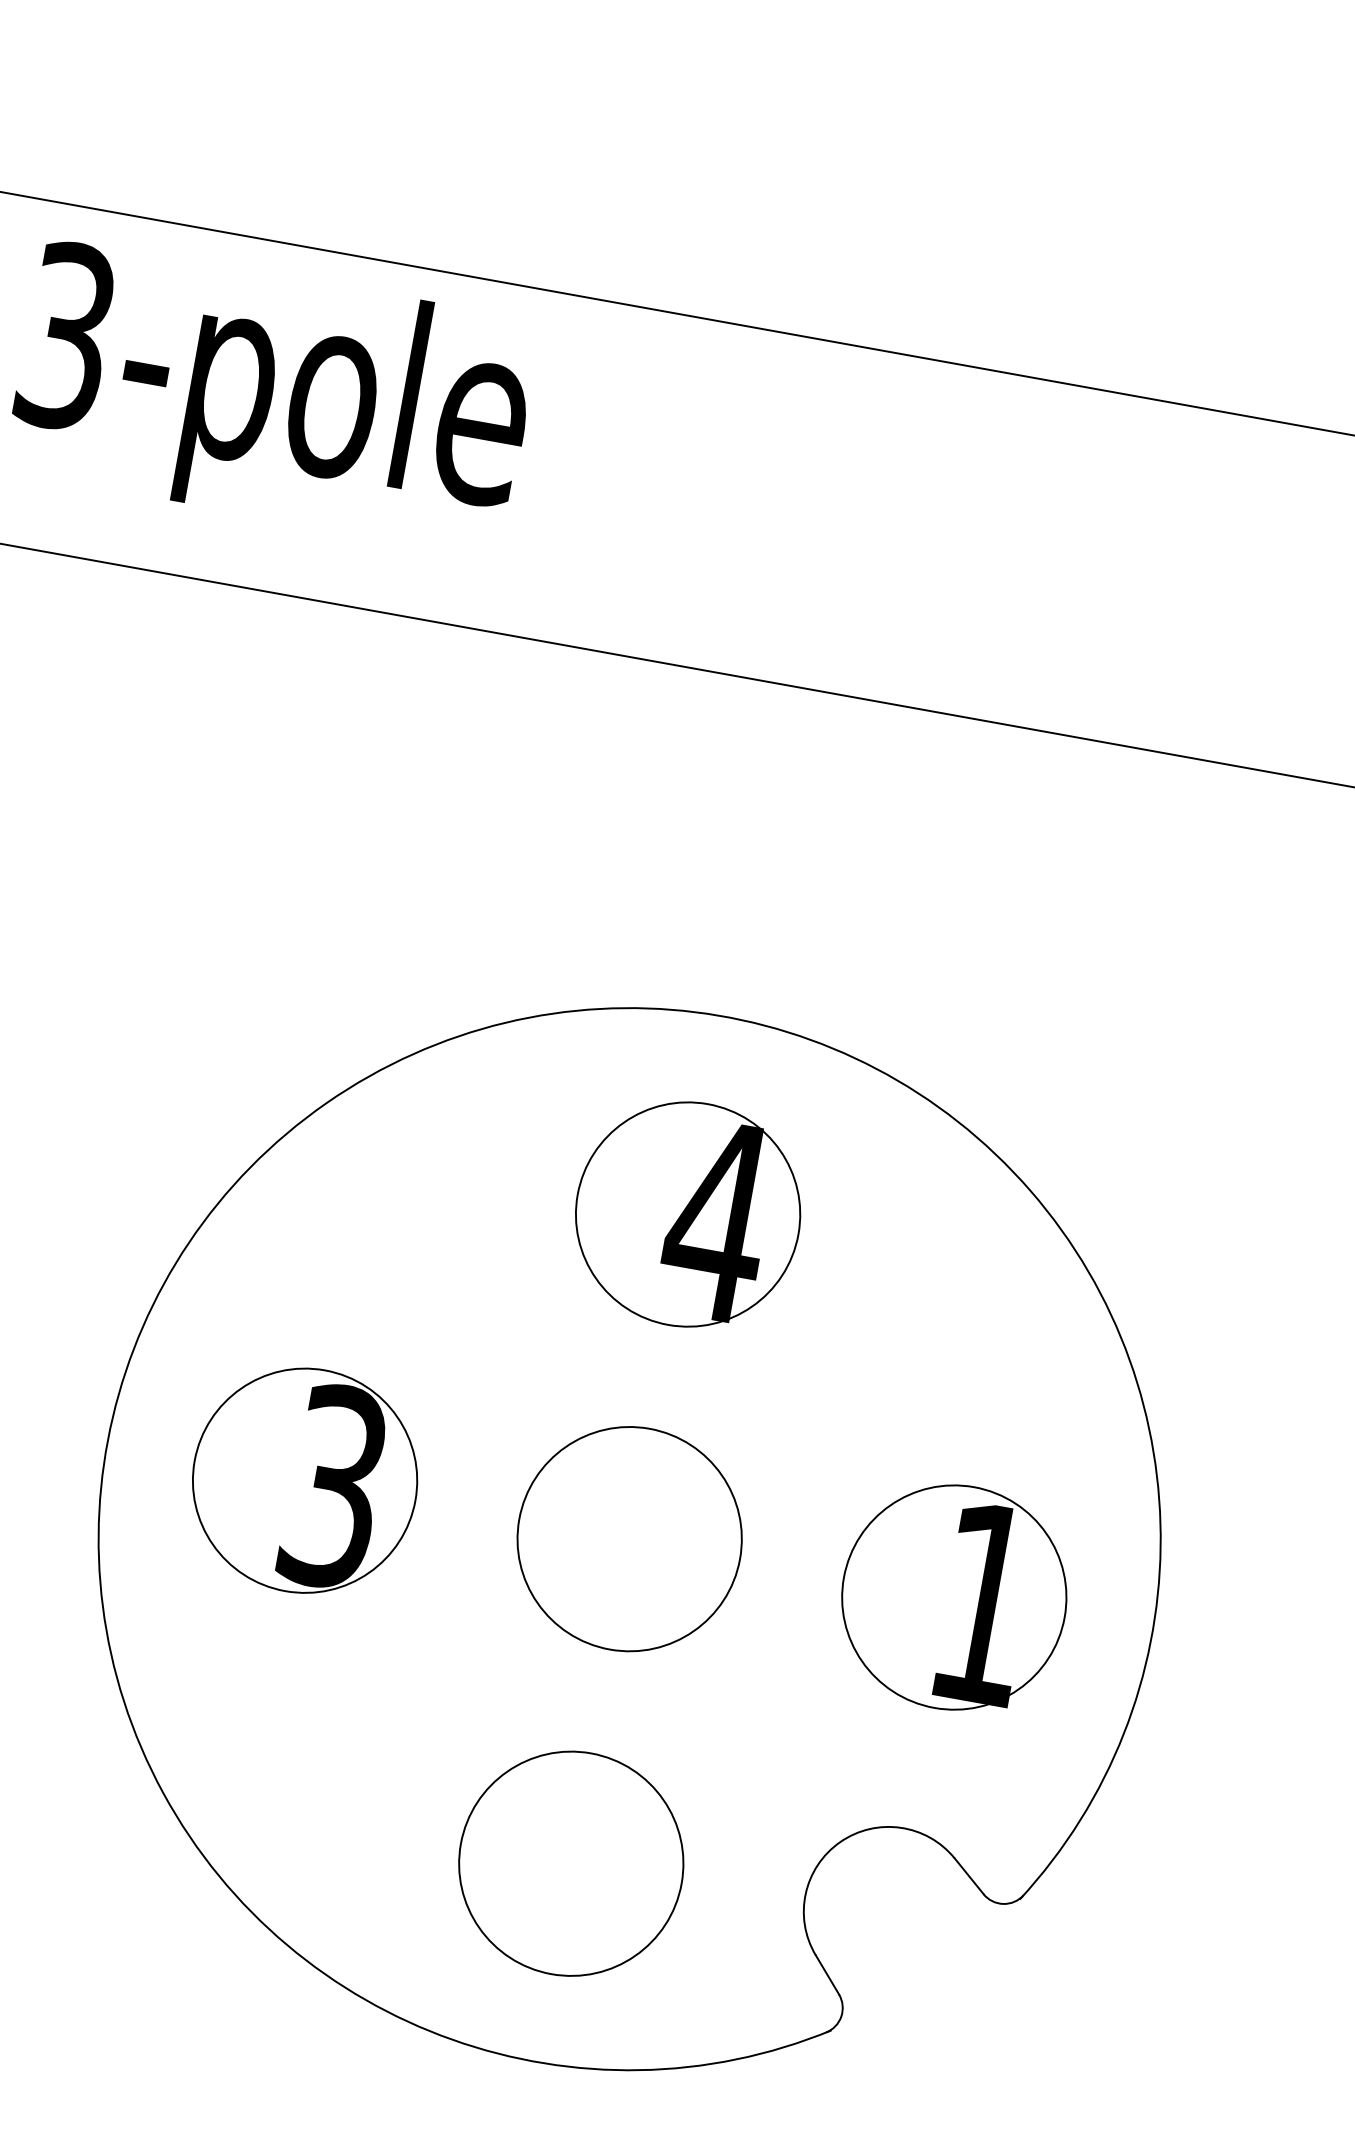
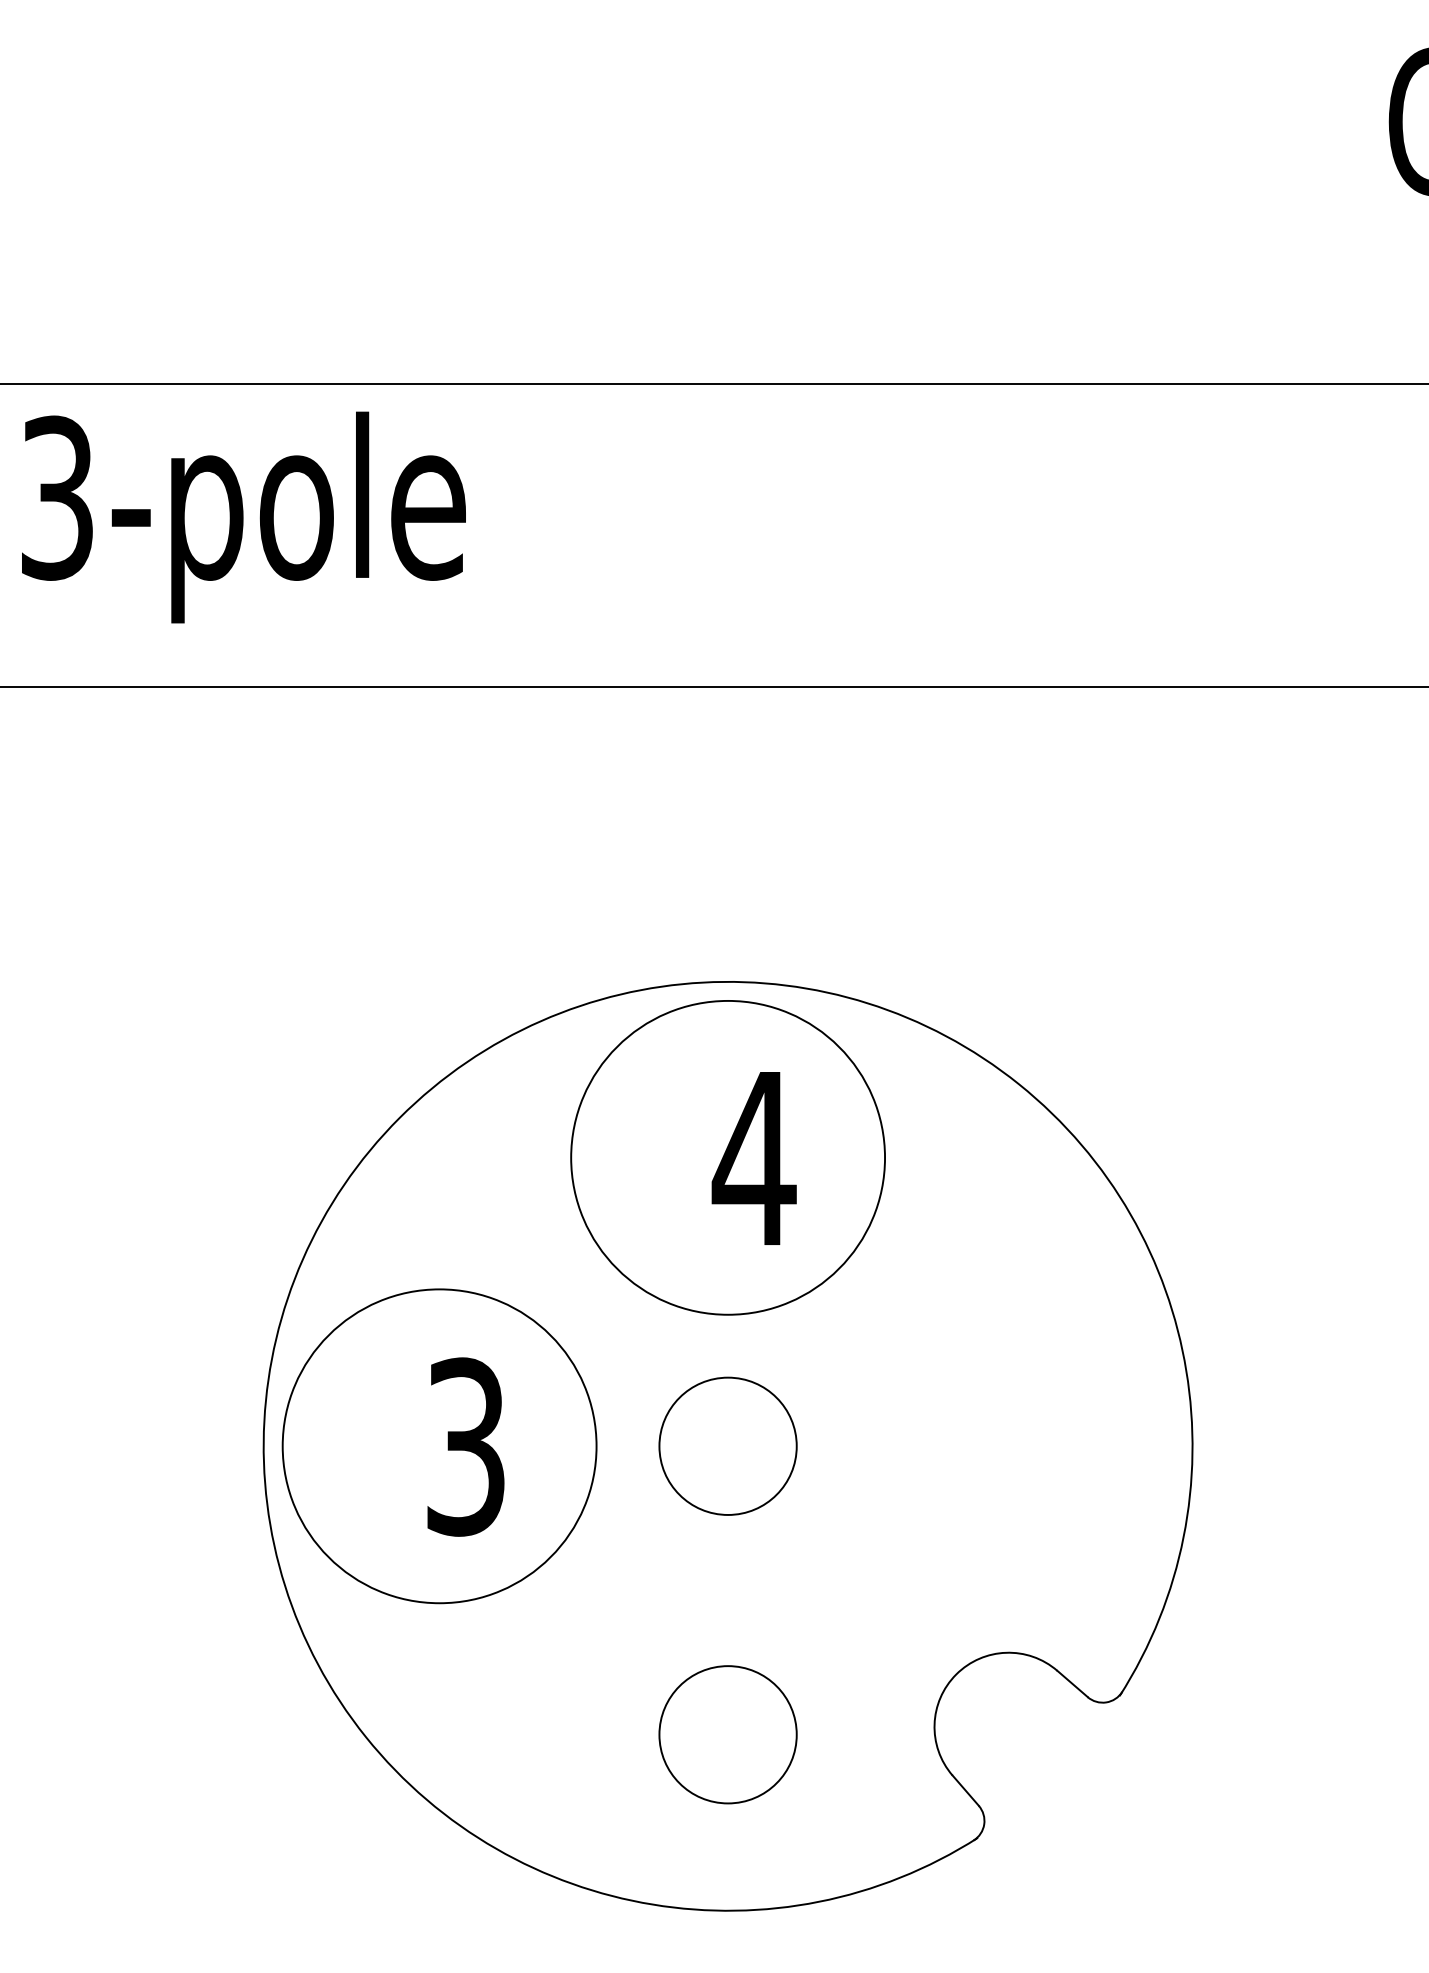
circle: (688, 1214) -> (728, 1157), size x1.6
circle: (304, 1480) -> (439, 1446), size x1.6
circle: (630, 1539) -> (728, 1446), size x0.7
part: (954, 1597) -> (1016, 1446), removed
circle: (571, 1863) -> (728, 1734), size x0.7

